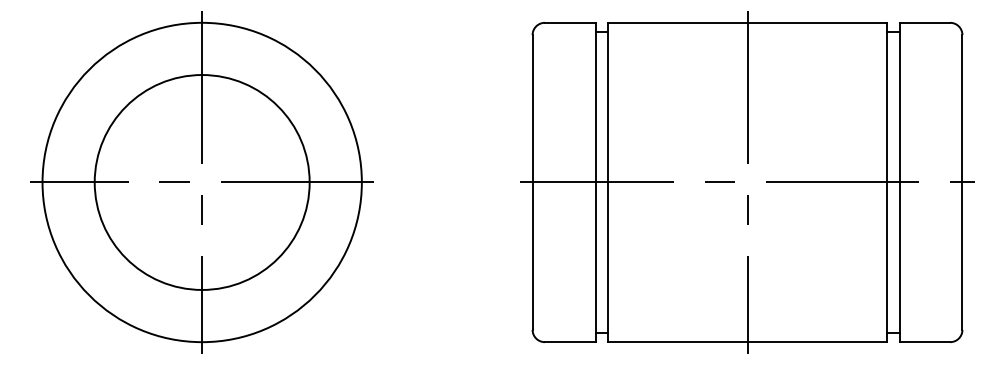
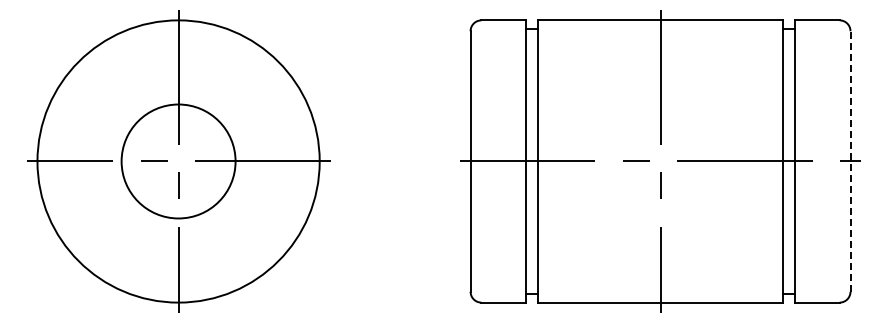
circle: (202, 182) -> (178, 161), size x0.6
line: (962, 182) -> (850, 161), solid -> dashed

